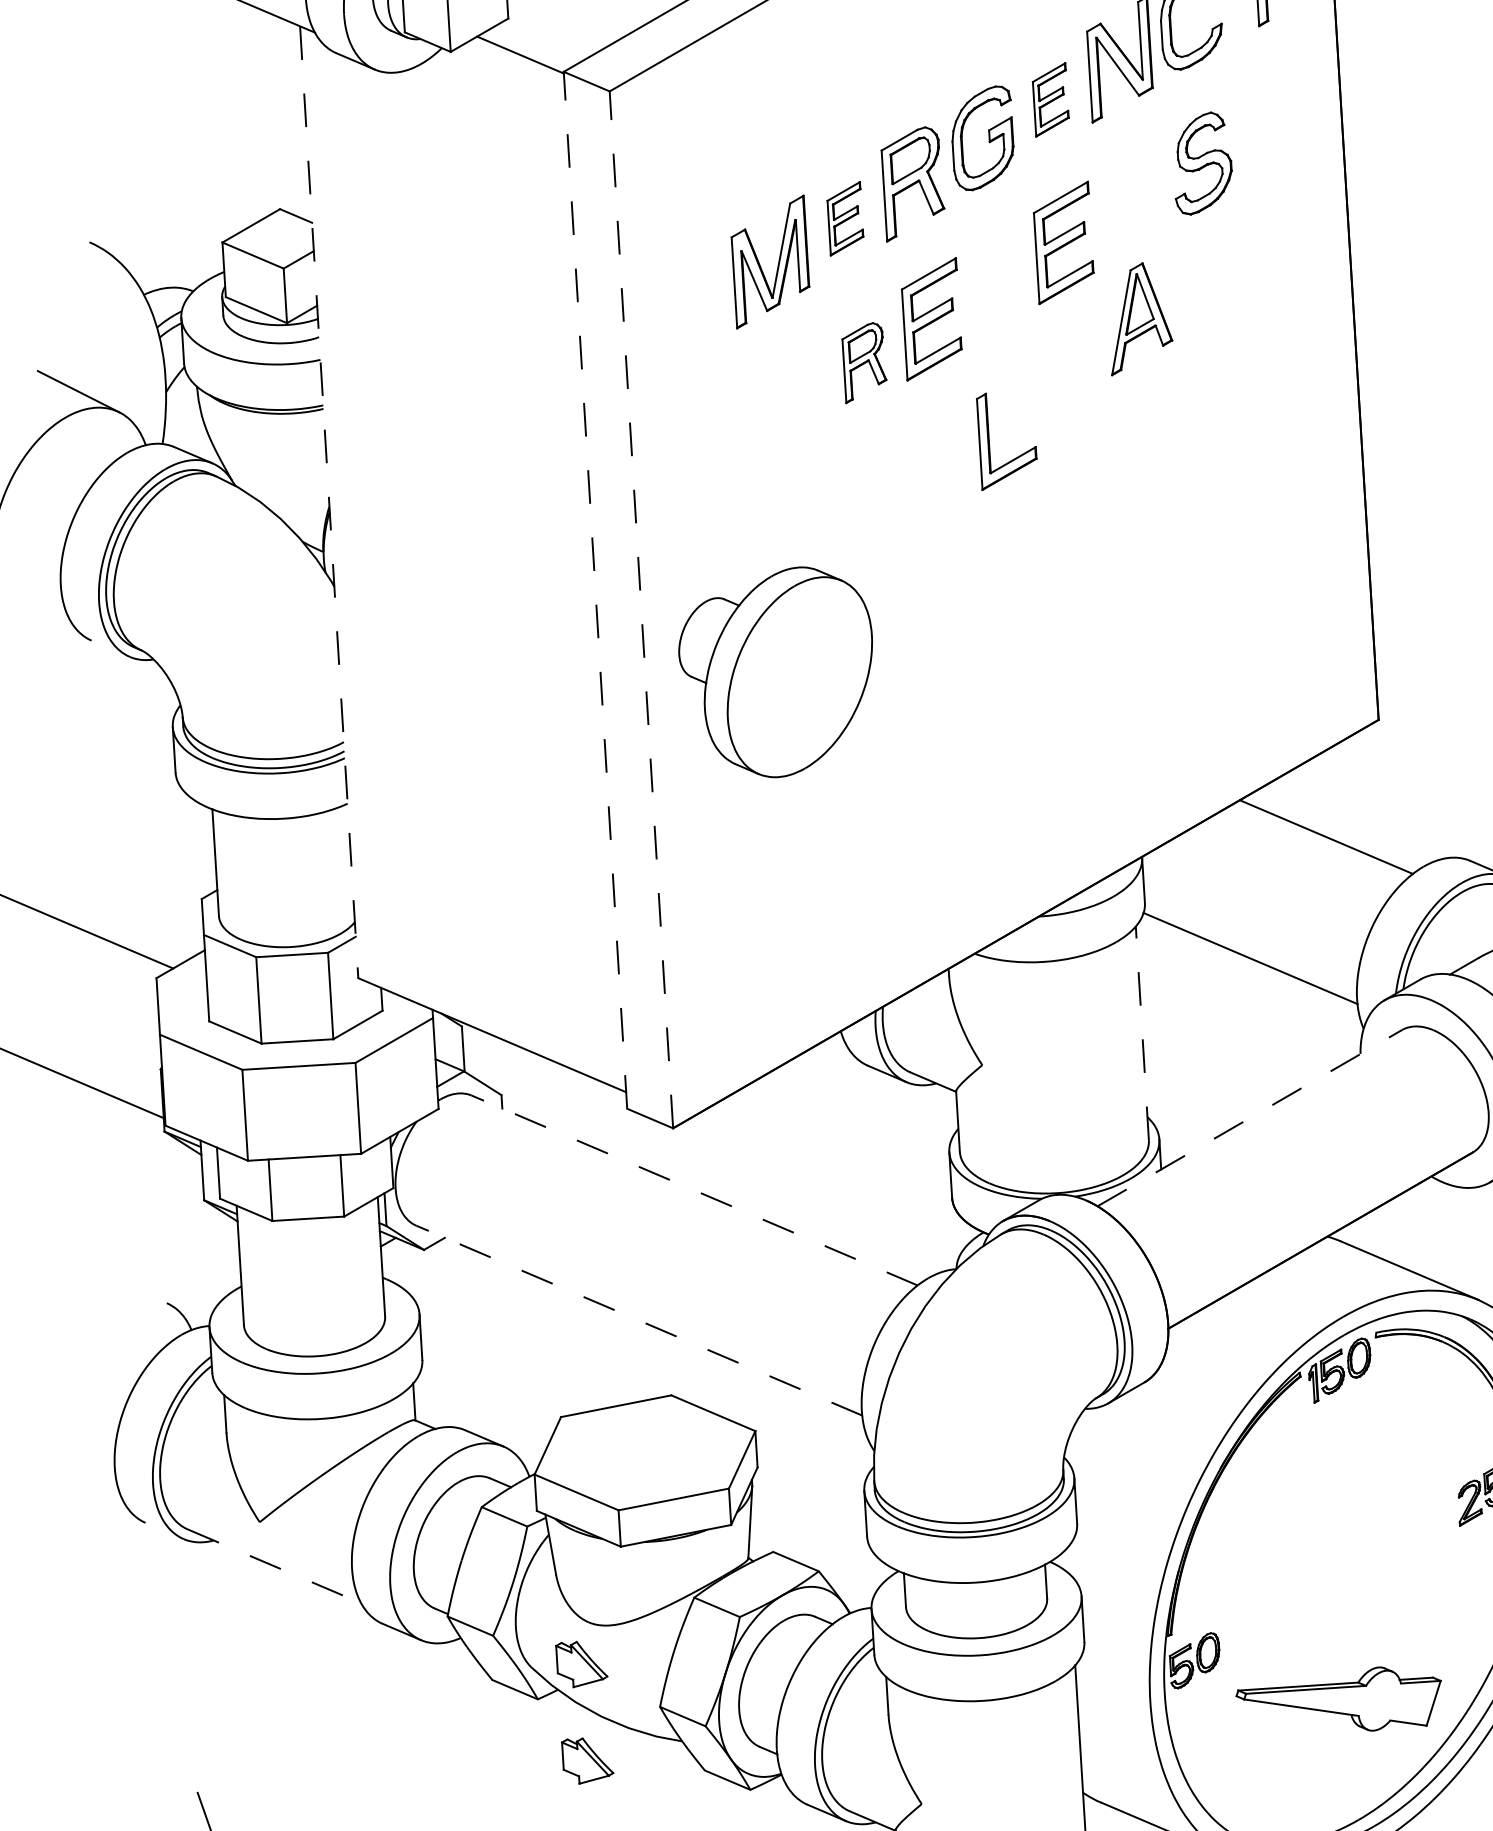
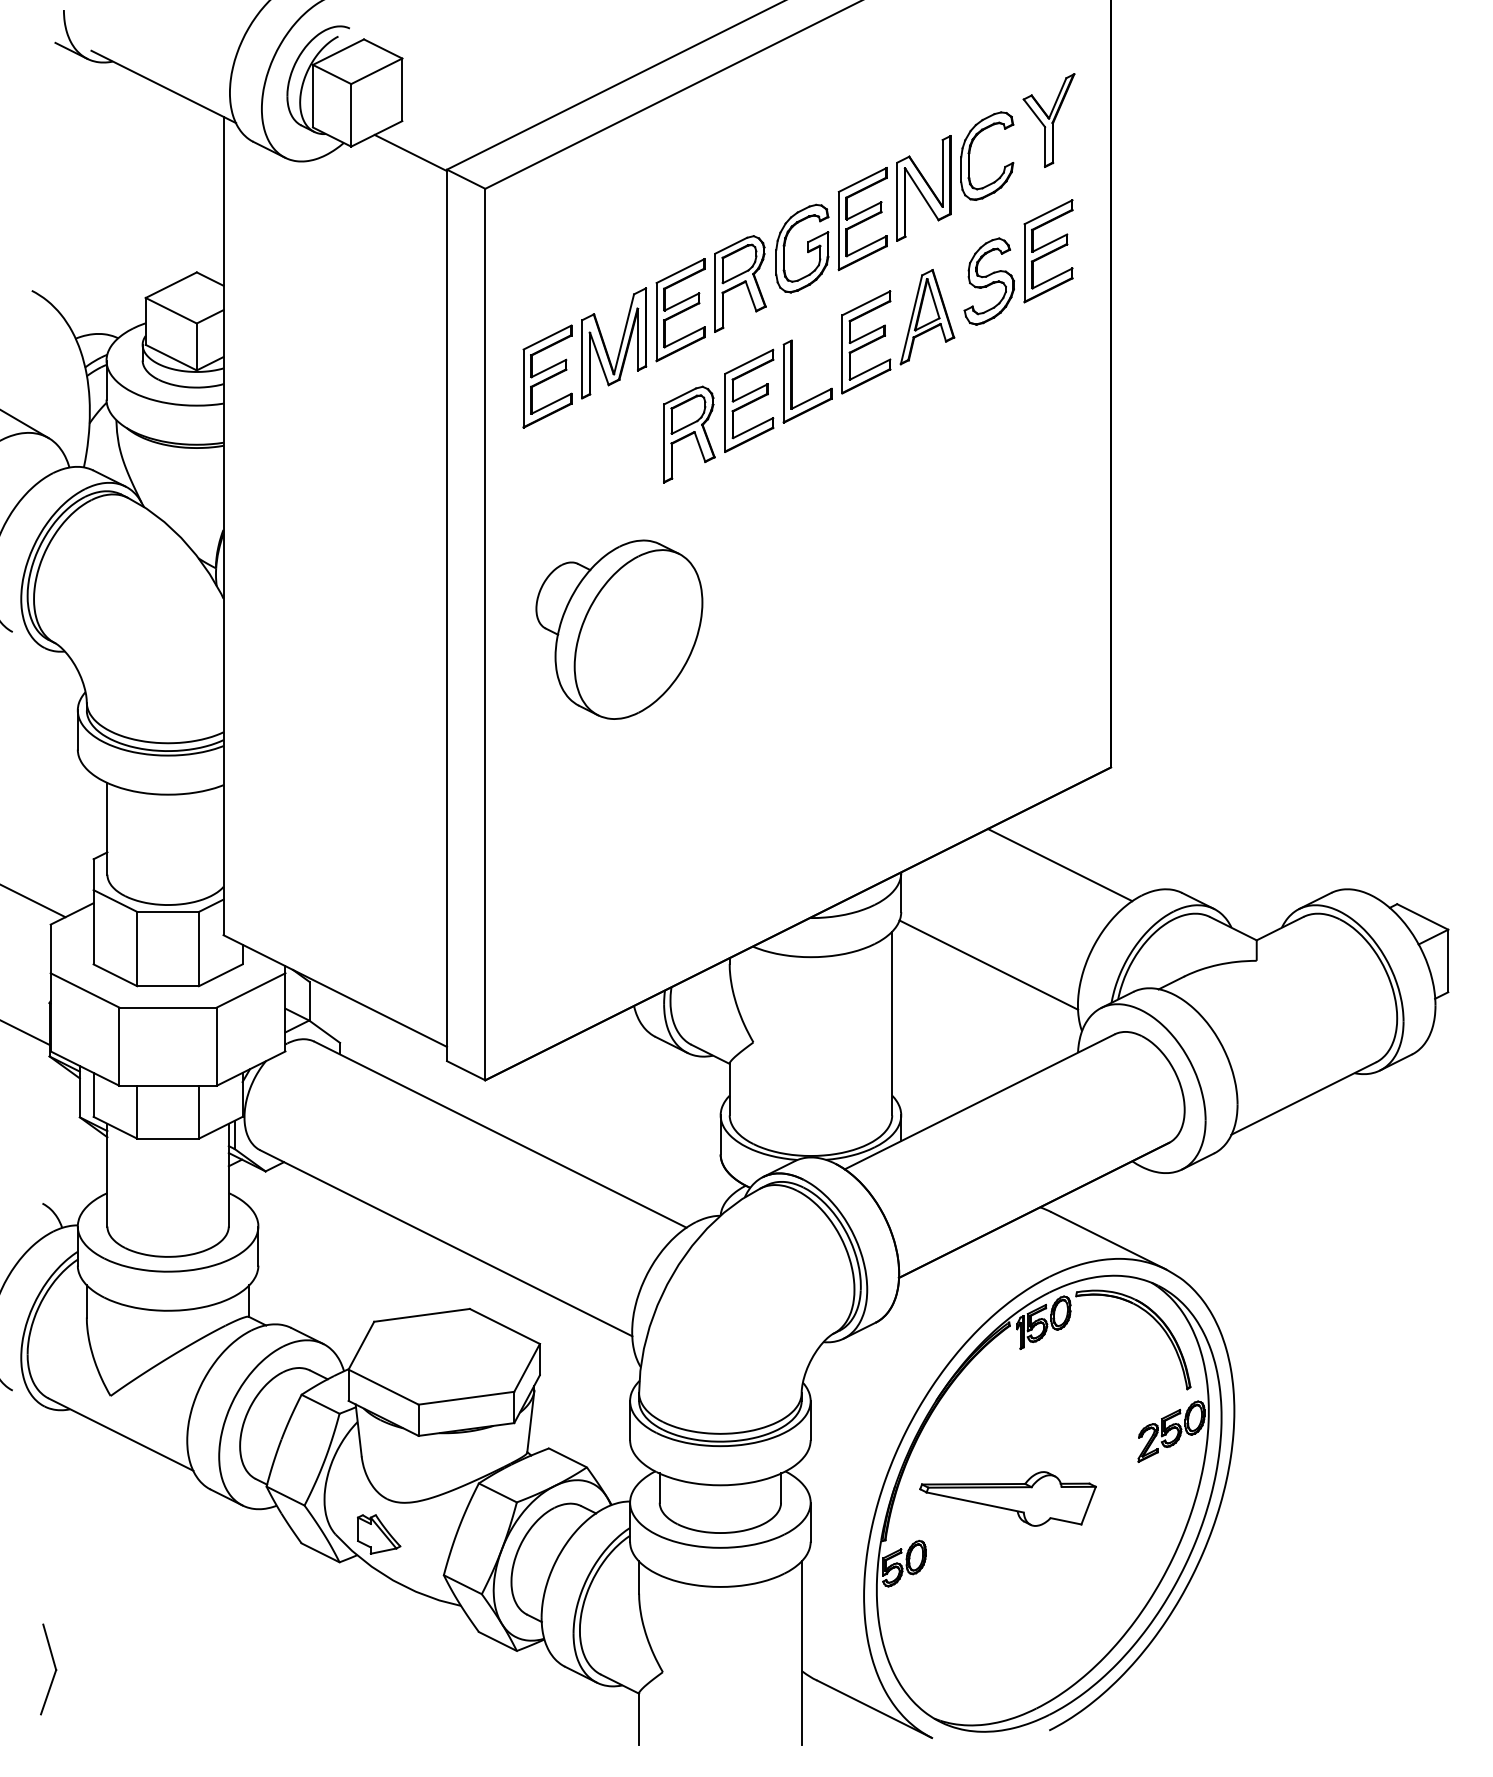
part: (1050, 100) -> (862, 219), size x1.67
part: (1269, 124) -> (1048, 251), added
part: (845, 219) -> (680, 310), size x1.67
part: (695, 305) -> (547, 376), added
part: (1139, 318) -> (927, 317), moved
part: (864, 362) -> (689, 434), size x1.43
part: (989, 441) -> (792, 381), moved
line: (329, 502) -> (223, 526), dashed -> solid
line: (596, 590) -> (447, 615), dashed -> solid
line: (641, 609) -> (485, 634), dashed -> solid
part: (777, 672) -> (619, 629), moved
line: (1142, 1033) -> (892, 1023), dashed -> solid
line: (1249, 1117) -> (979, 1101), dashed -> solid
line: (694, 1190) -> (500, 1134), dashed -> solid
line: (638, 1320) -> (445, 1243), dashed -> solid
line: (275, 1566) -> (121, 1434), dashed -> solid
part: (1338, 1700) -> (1007, 1498), moved
part: (588, 1760) -> (379, 1617), removed

